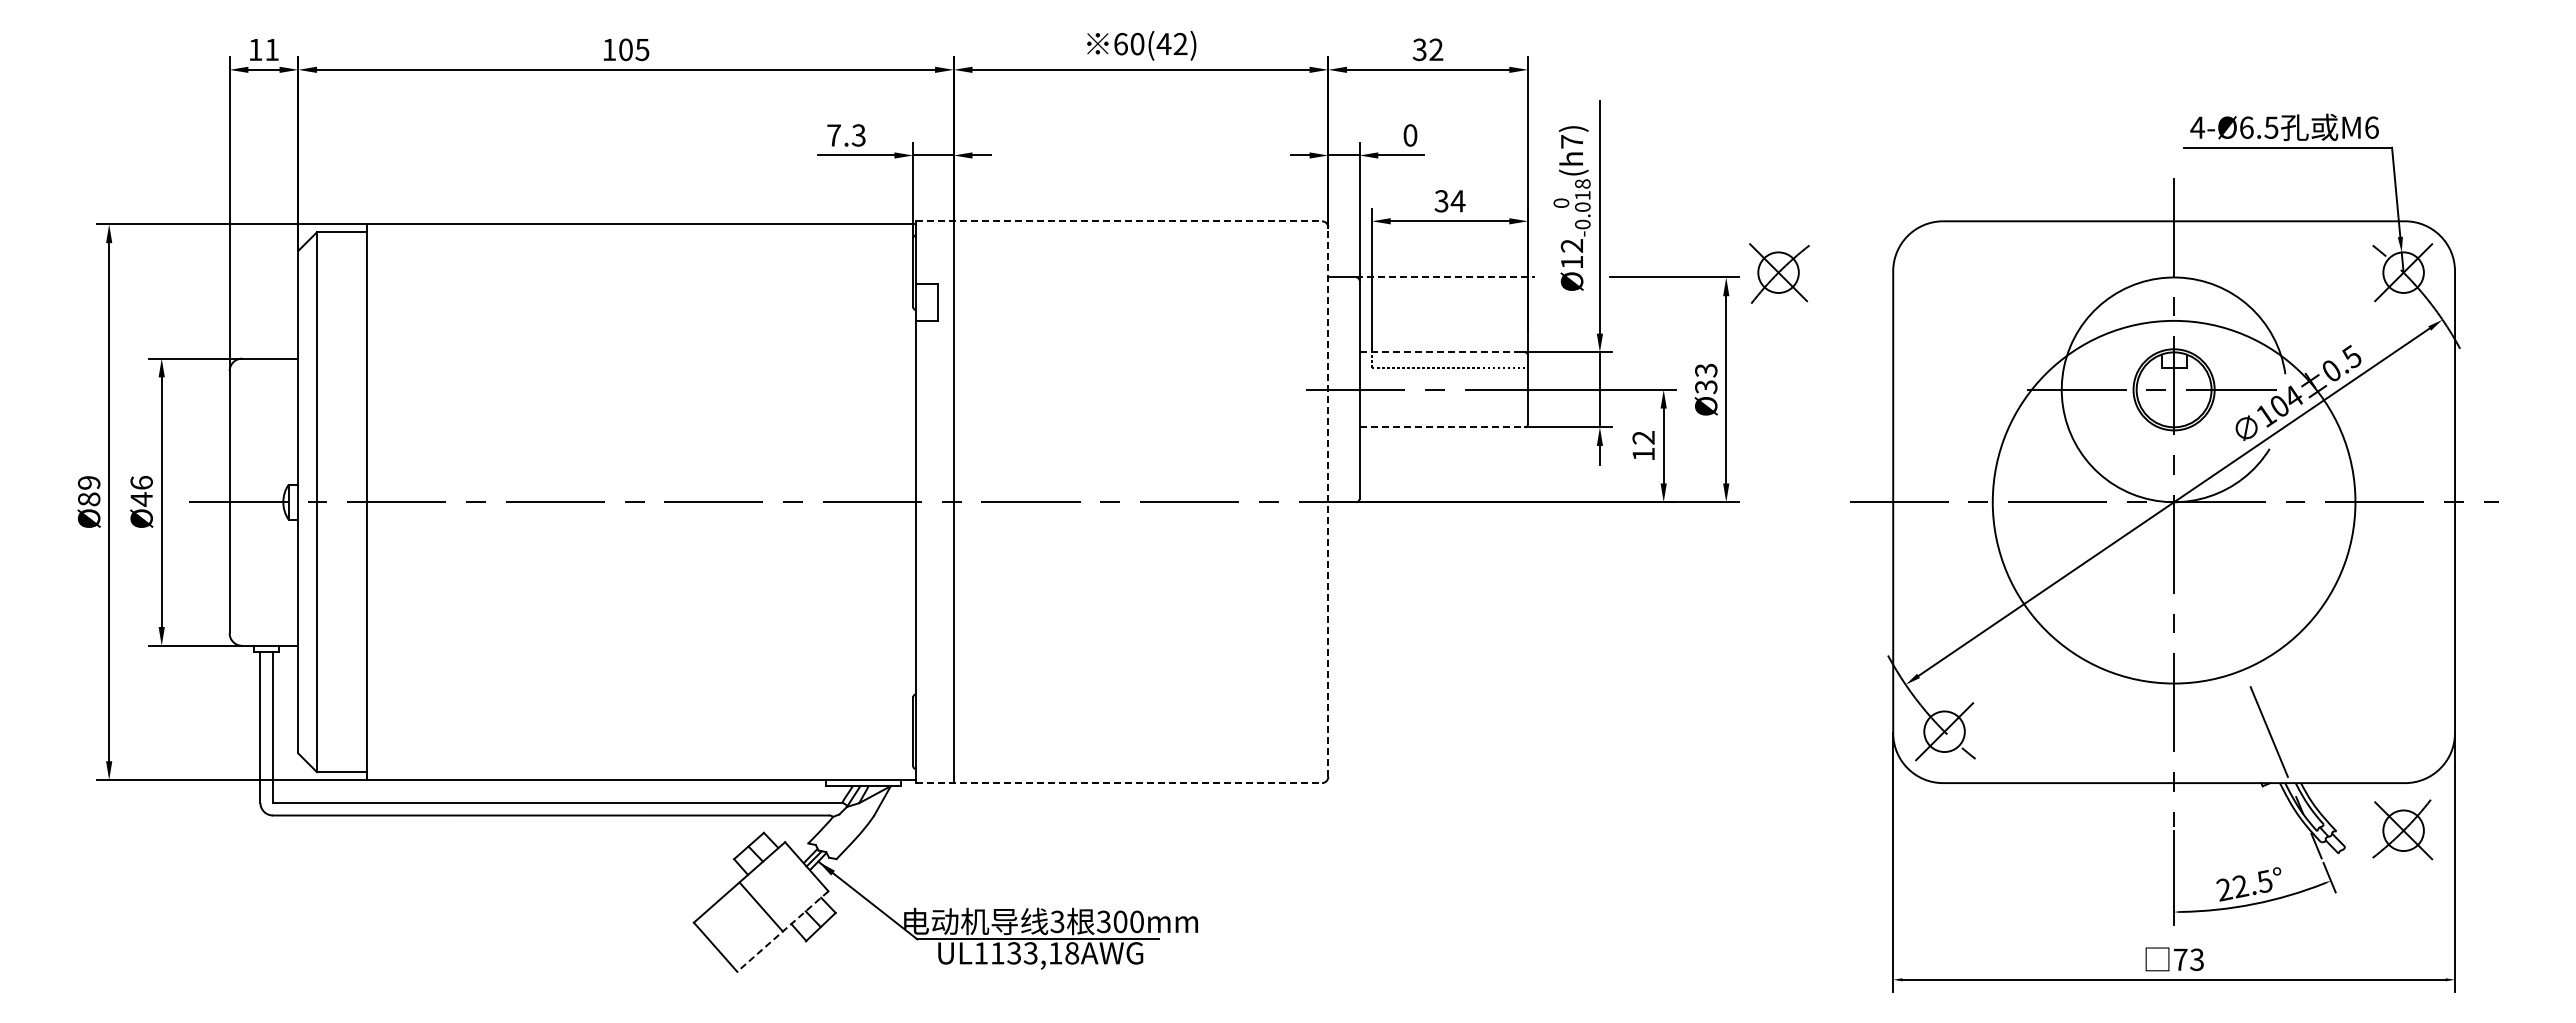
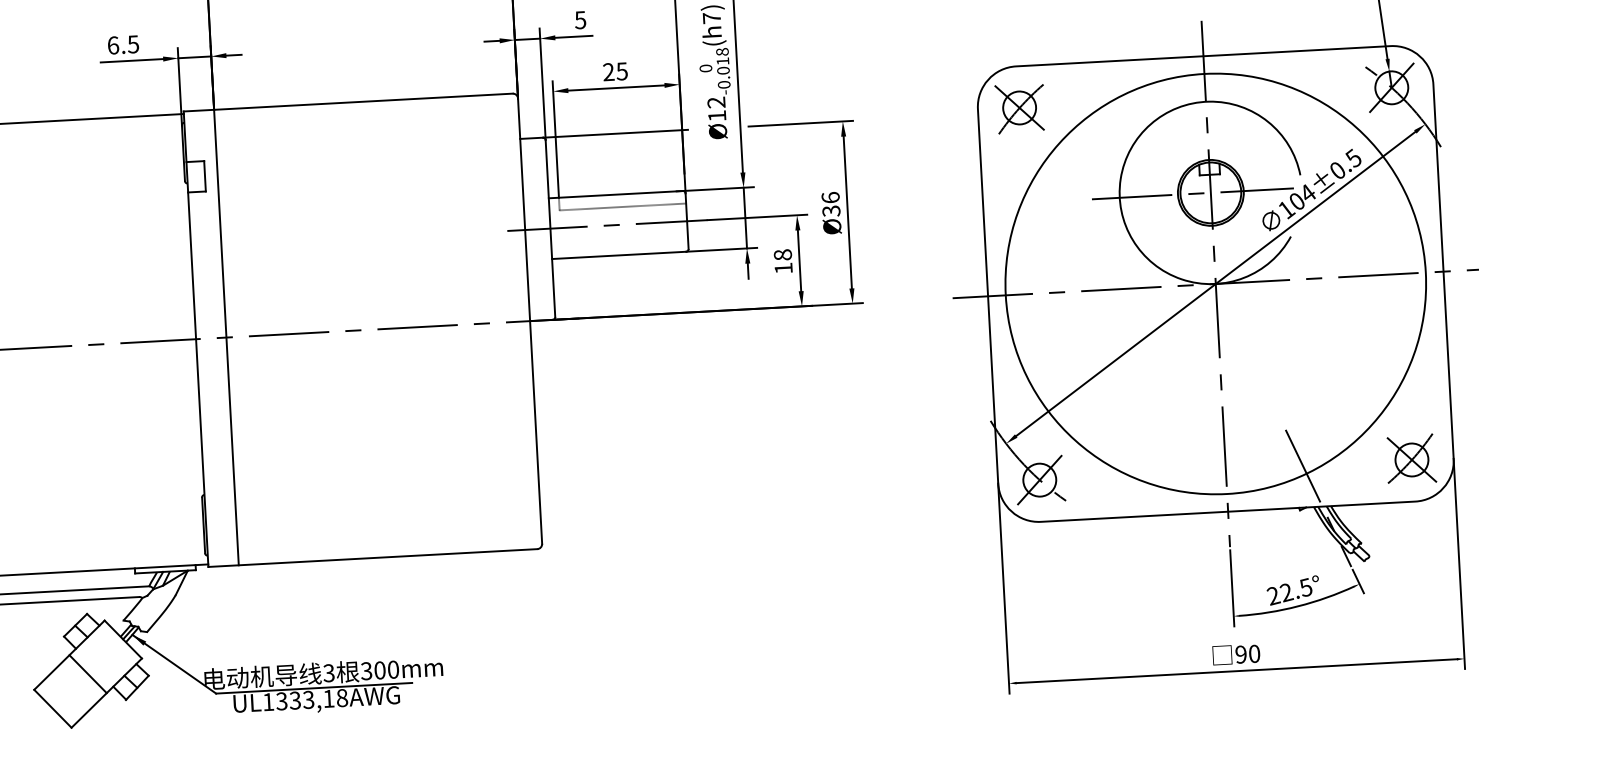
text: (846, 135) -> (123, 44), 7.3 -> 6.5
text: (1410, 135) -> (580, 20), 0 -> 5
text: (1449, 201) -> (615, 72), 34 -> 25
line: (1119, 221) -> (348, 102), dashed -> solid
part: (1779, 273) -> (1020, 108), moved
line: (1446, 277) -> (616, 133), dashed -> solid
line: (1442, 352) -> (616, 194), dashed -> solid
text: (1706, 370) -> (830, 197), Ø33 -> Ø36
line: (1442, 427) -> (619, 255), dashed -> solid
text: (1643, 437) -> (782, 254), 12 -> 18
line: (1328, 502) -> (530, 321), dashed -> solid
circle: (2174, 502) -> (1216, 284), size x1.43
line: (1119, 783) -> (373, 558), dashed -> solid
part: (2402, 829) -> (1410, 459), moved
line: (782, 931) -> (106, 693), dashed -> solid
text: (997, 953) -> (281, 701), UL1133,18AWG -> UL1333,18AWG
text: (2188, 959) -> (1247, 654), 73 -> 90

